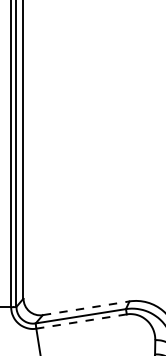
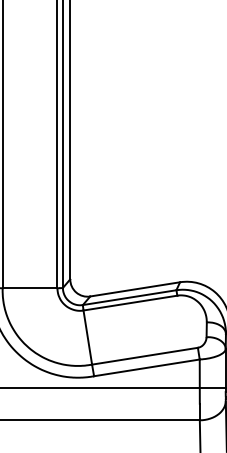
line: (86, 308) -> (135, 289), dashed -> solid
line: (80, 321) -> (129, 303), dashed -> solid

